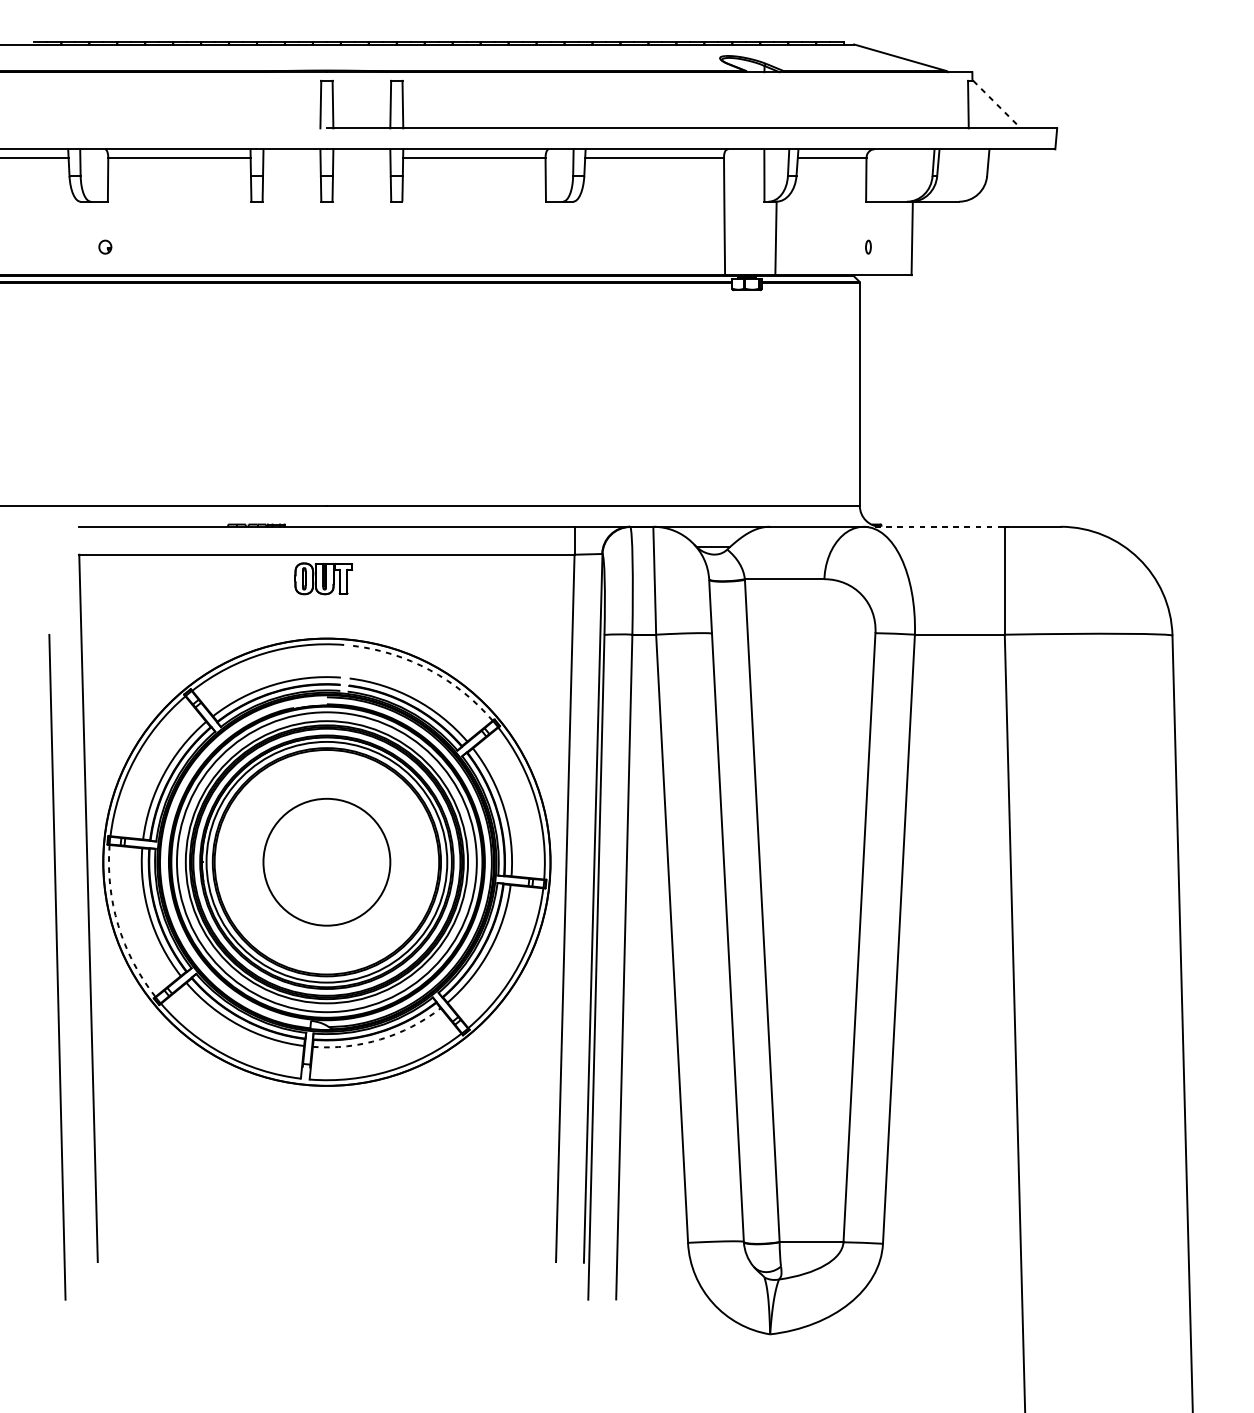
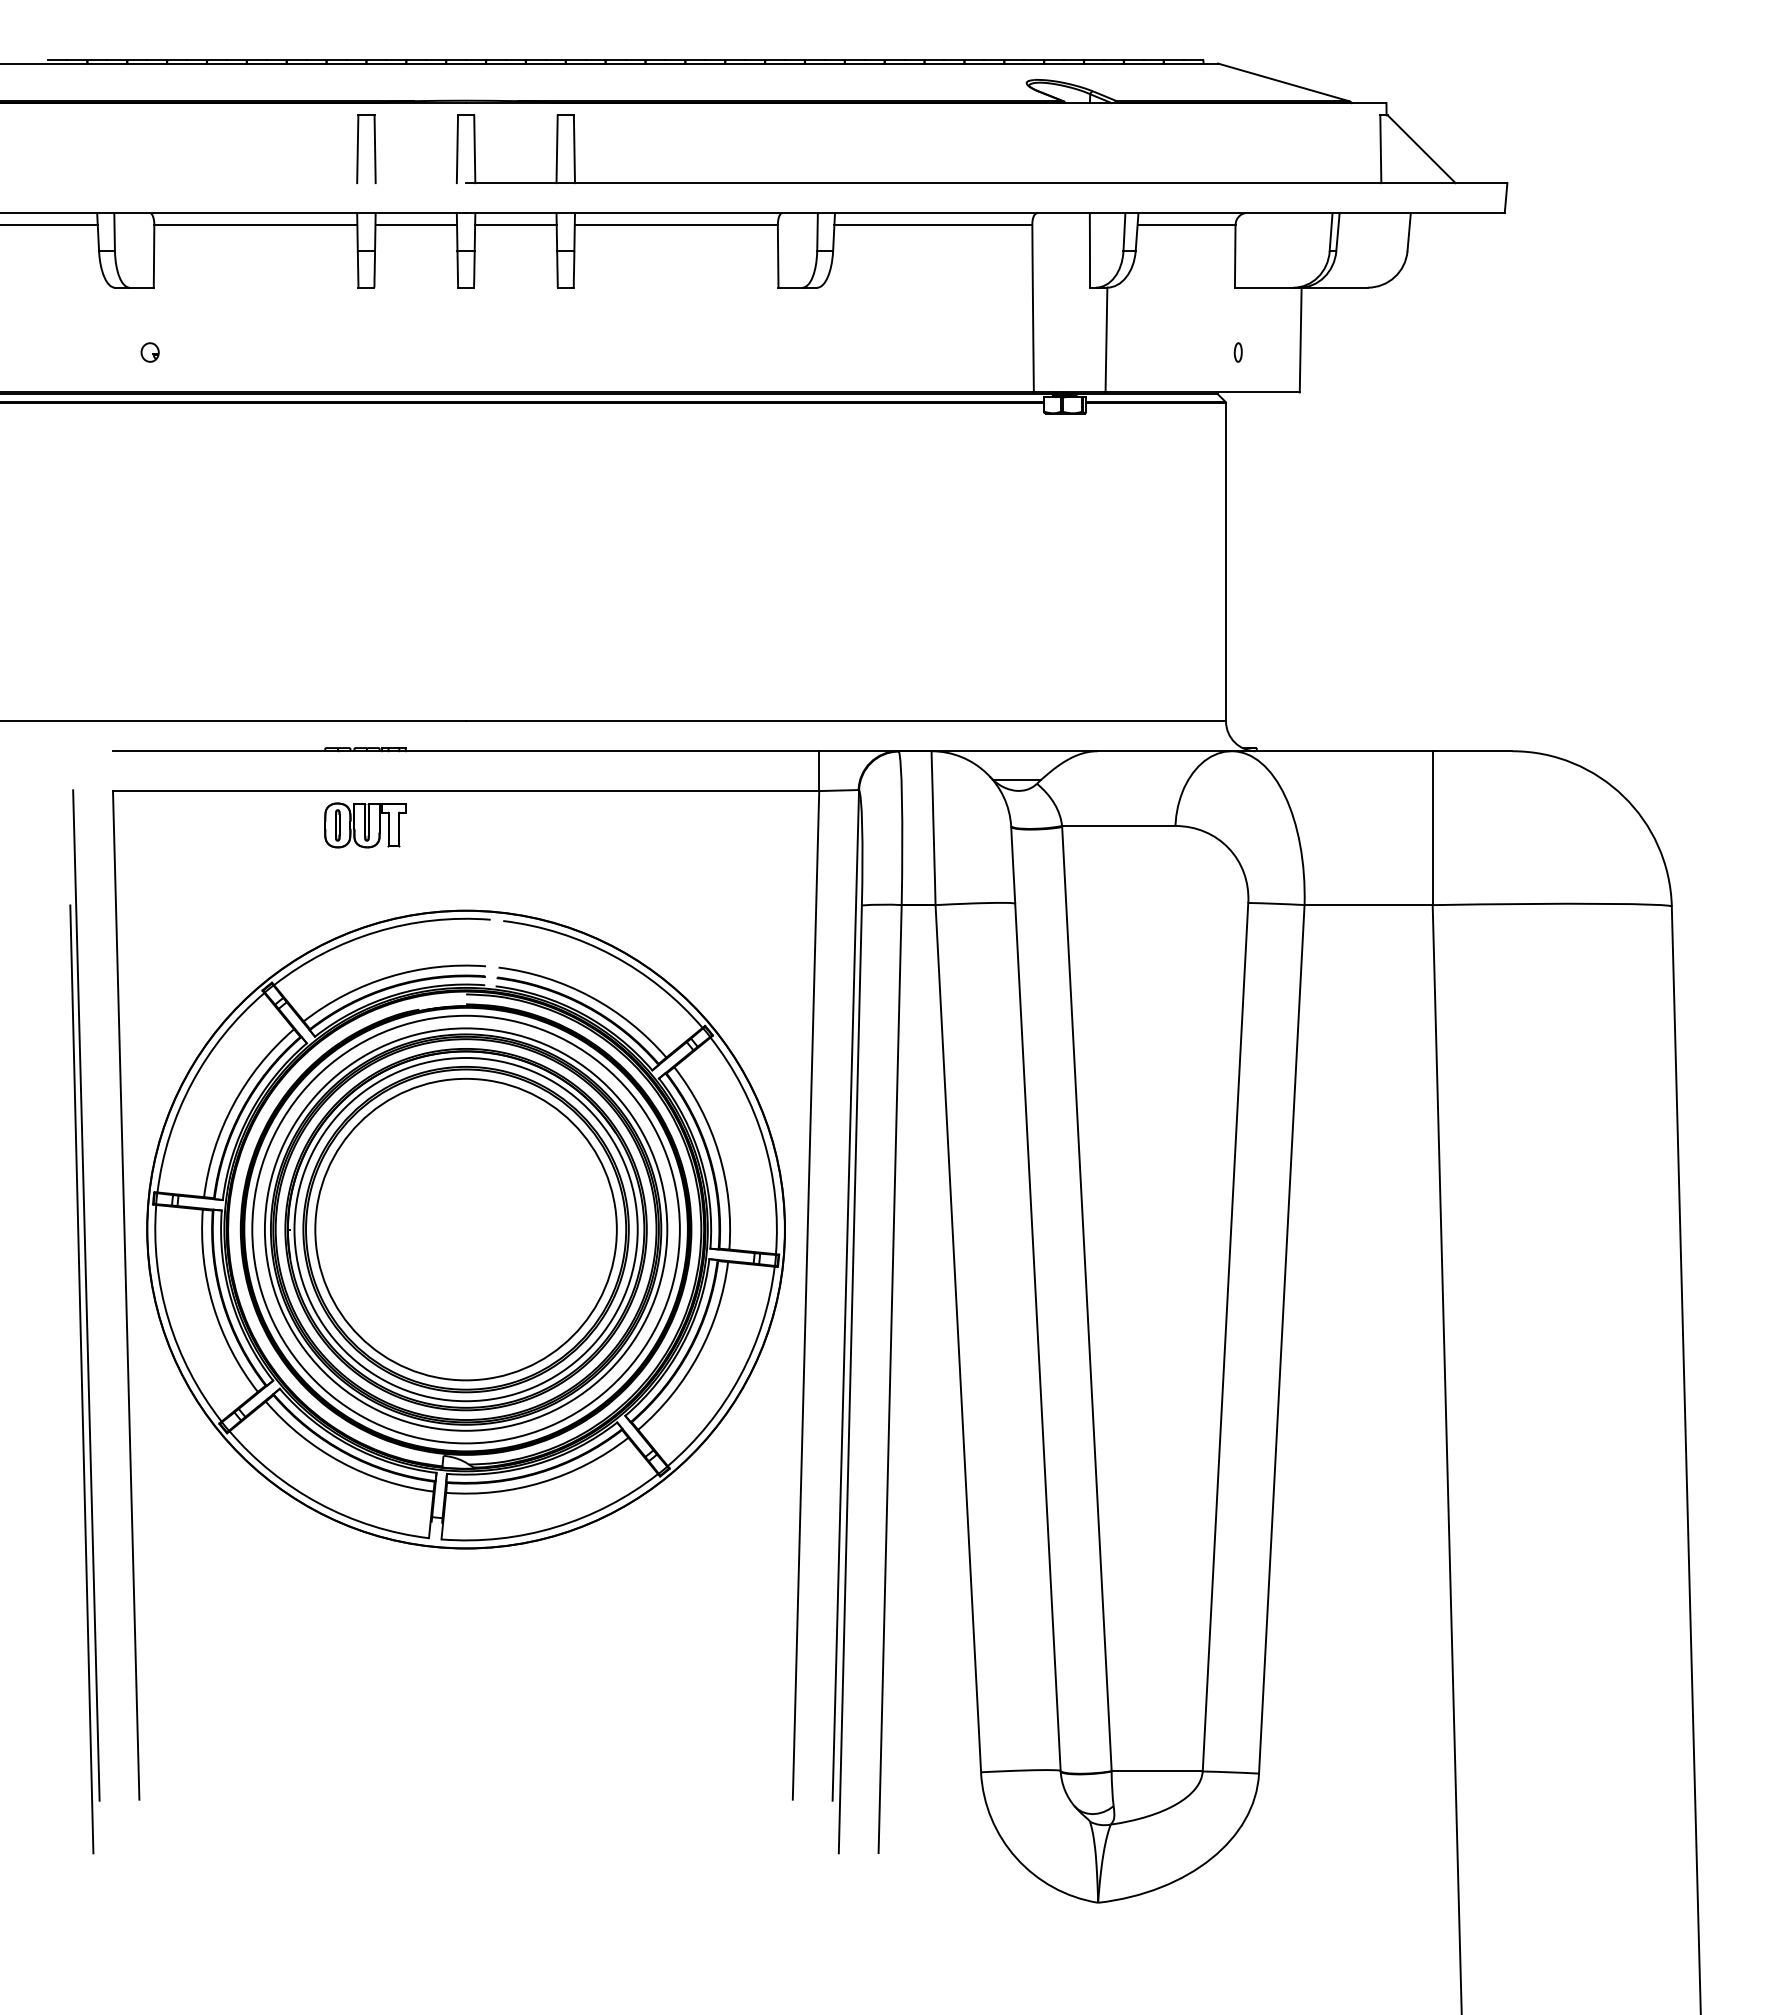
part: (251, 104) -> (358, 148), added
line: (996, 104) -> (1421, 149), dashed -> solid
line: (292, 158) -> (416, 225), added
line: (361, 158) -> (515, 225), added
line: (934, 526) -> (1332, 751), dashed -> solid
part: (323, 578) -> (365, 825), moved
arc: (429, 670) -> (612, 955), dashed -> solid
circle: (326, 862) -> (465, 1229), size x1.67
line: (60, 908) -> (86, 1295), added
arc: (118, 925) -> (168, 1319), dashed -> solid
arc: (380, 1039) -> (542, 1482), dashed -> solid

